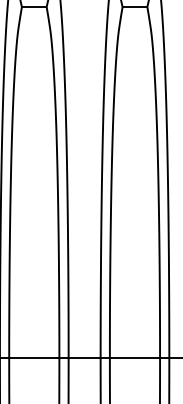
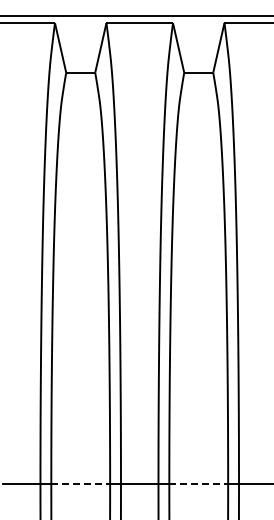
line: (34, 358) -> (81, 484), solid -> dashed
line: (135, 358) -> (199, 484), solid -> dashed

